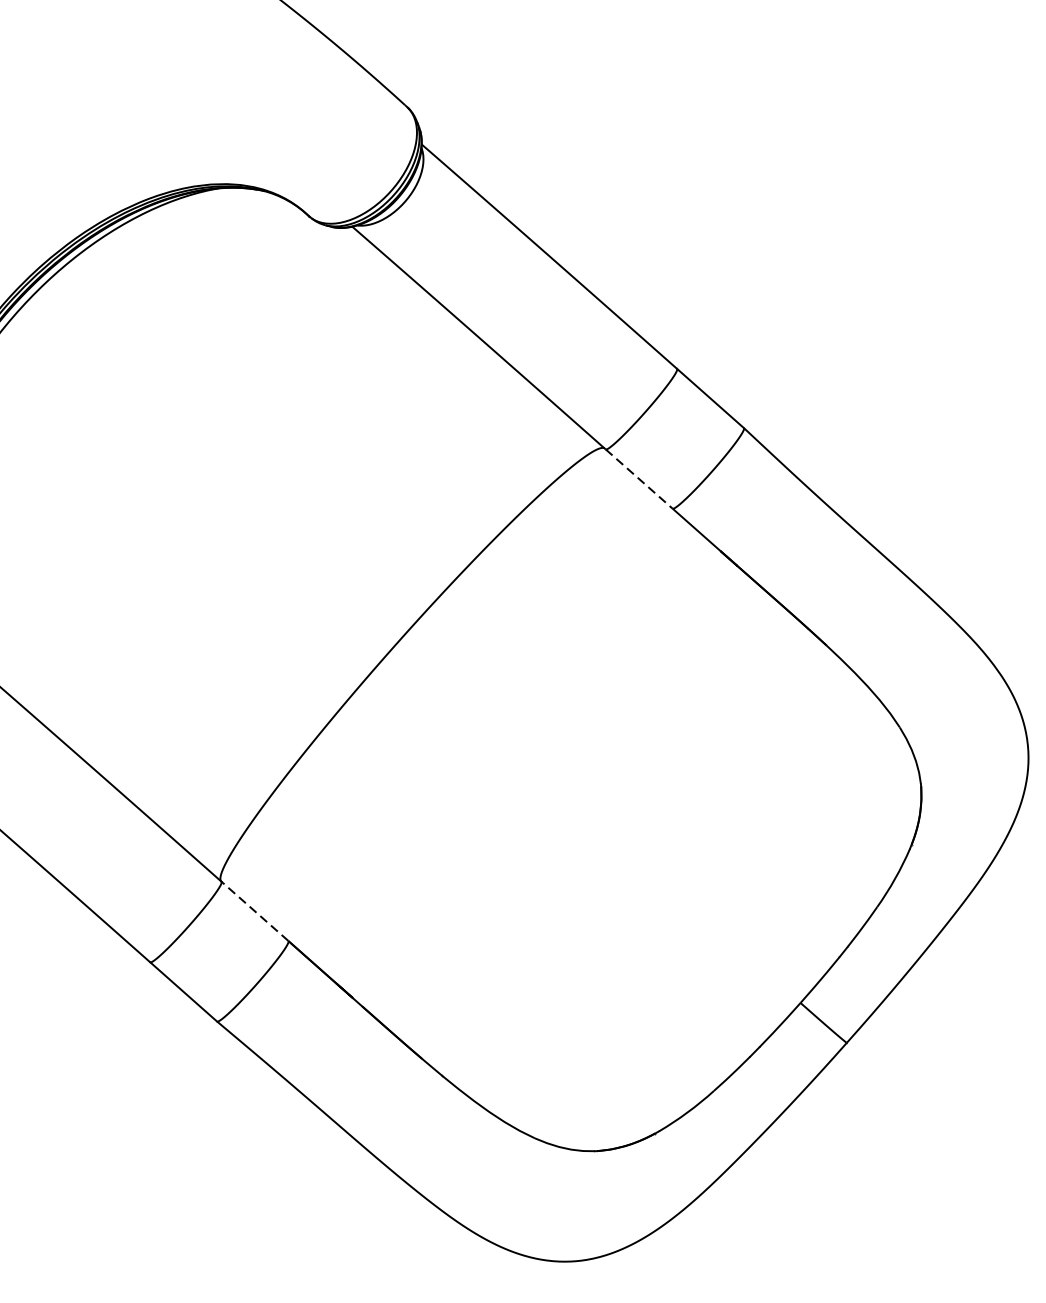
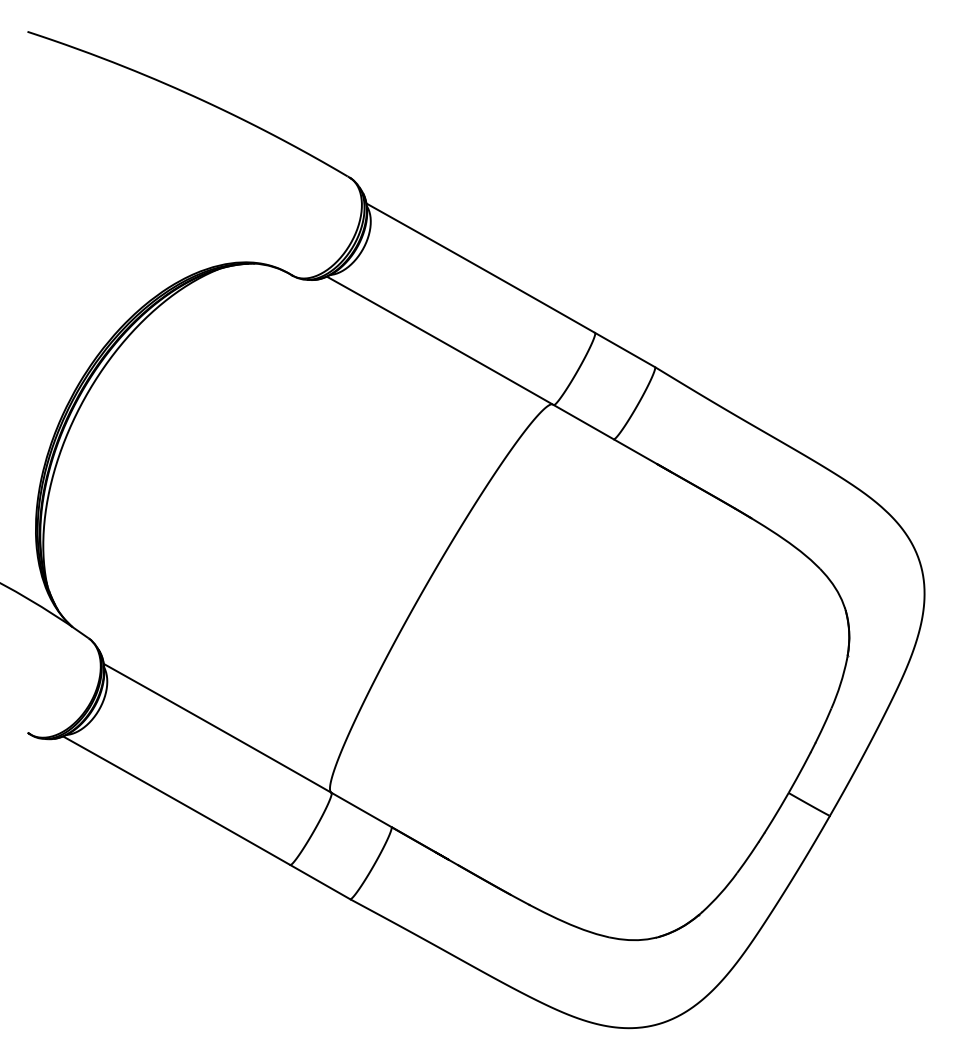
line: (638, 479) -> (583, 422), dashed -> solid
line: (255, 910) -> (361, 809), dashed -> solid

